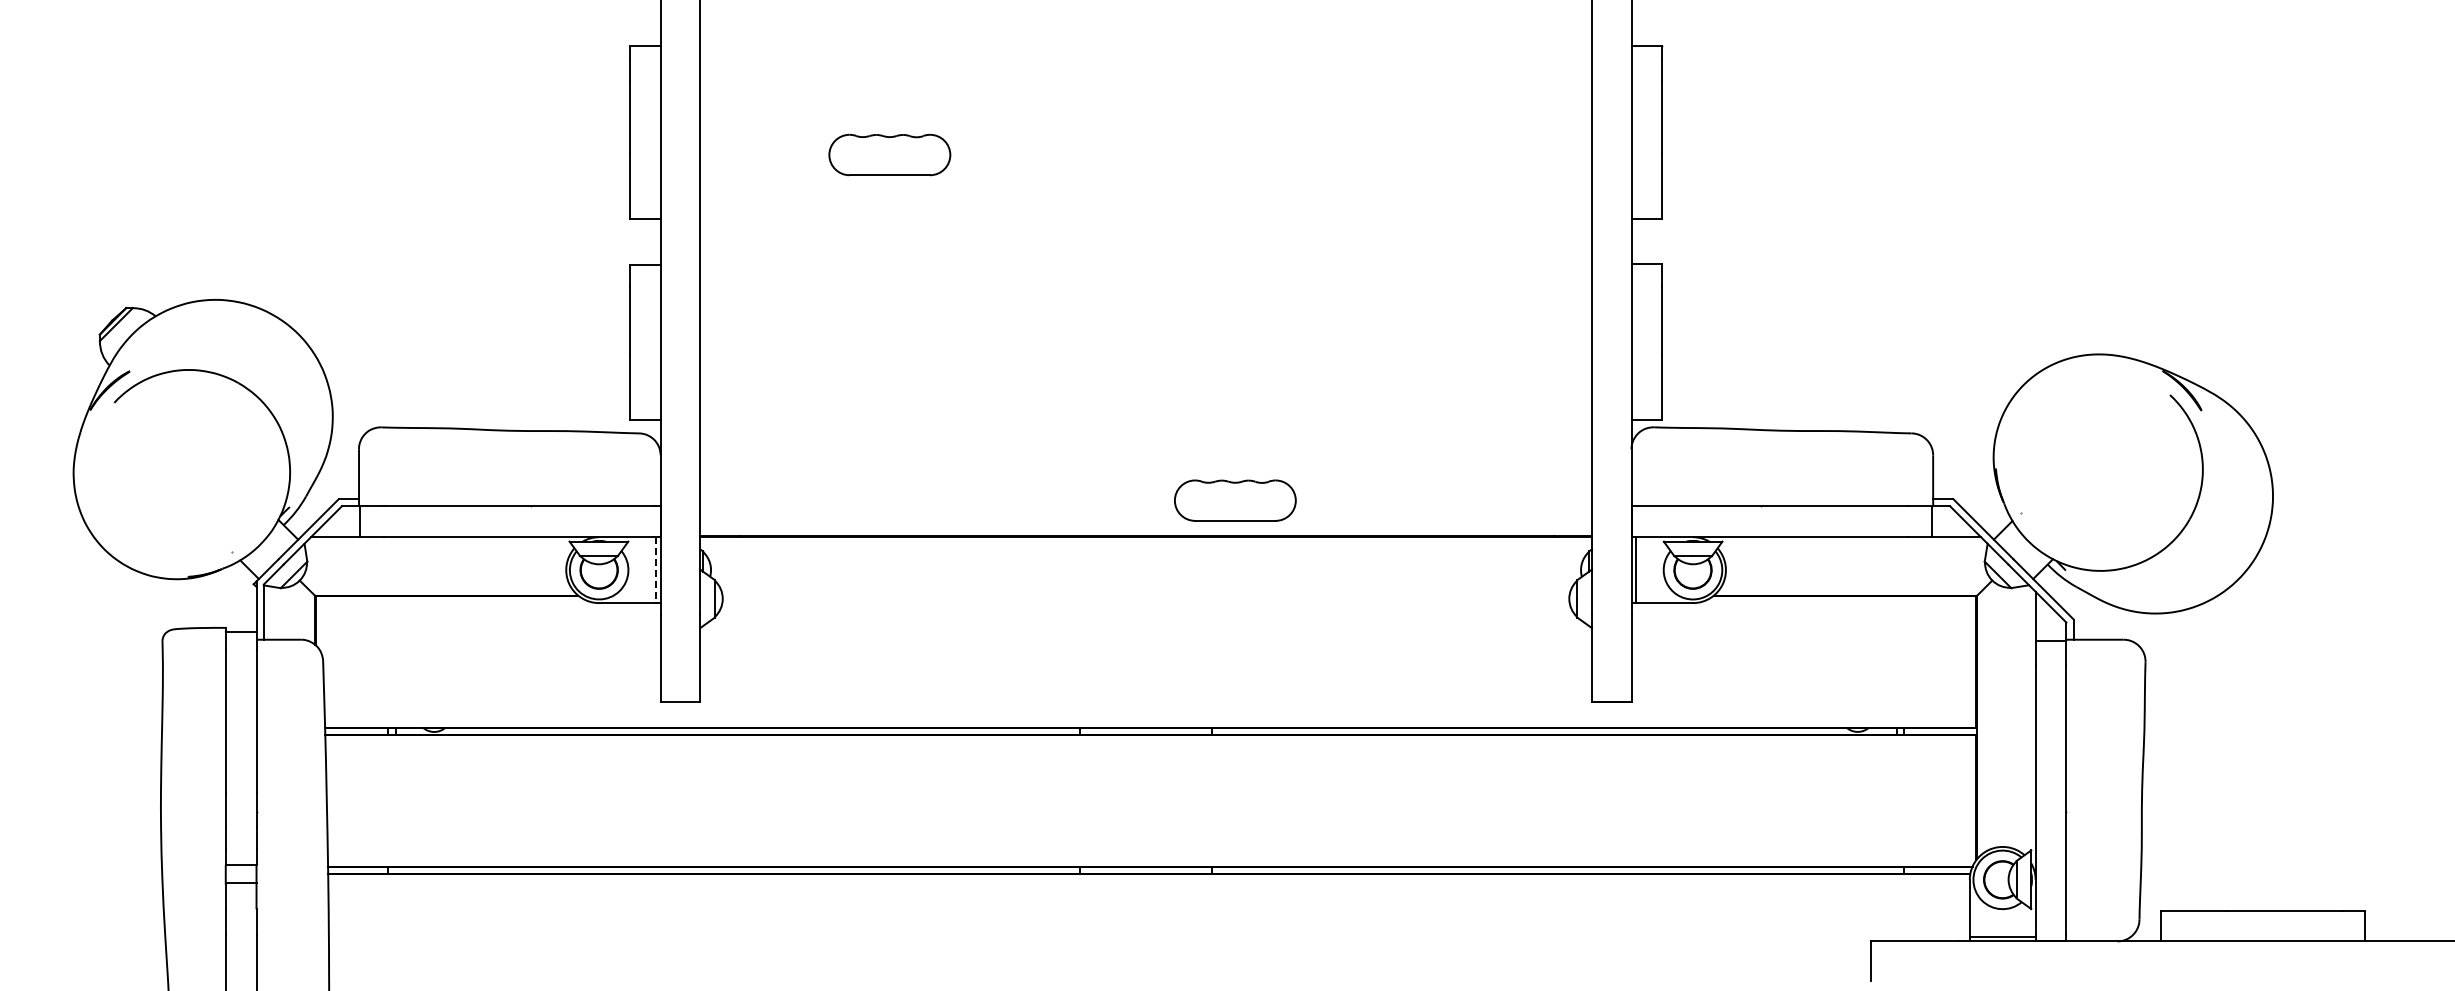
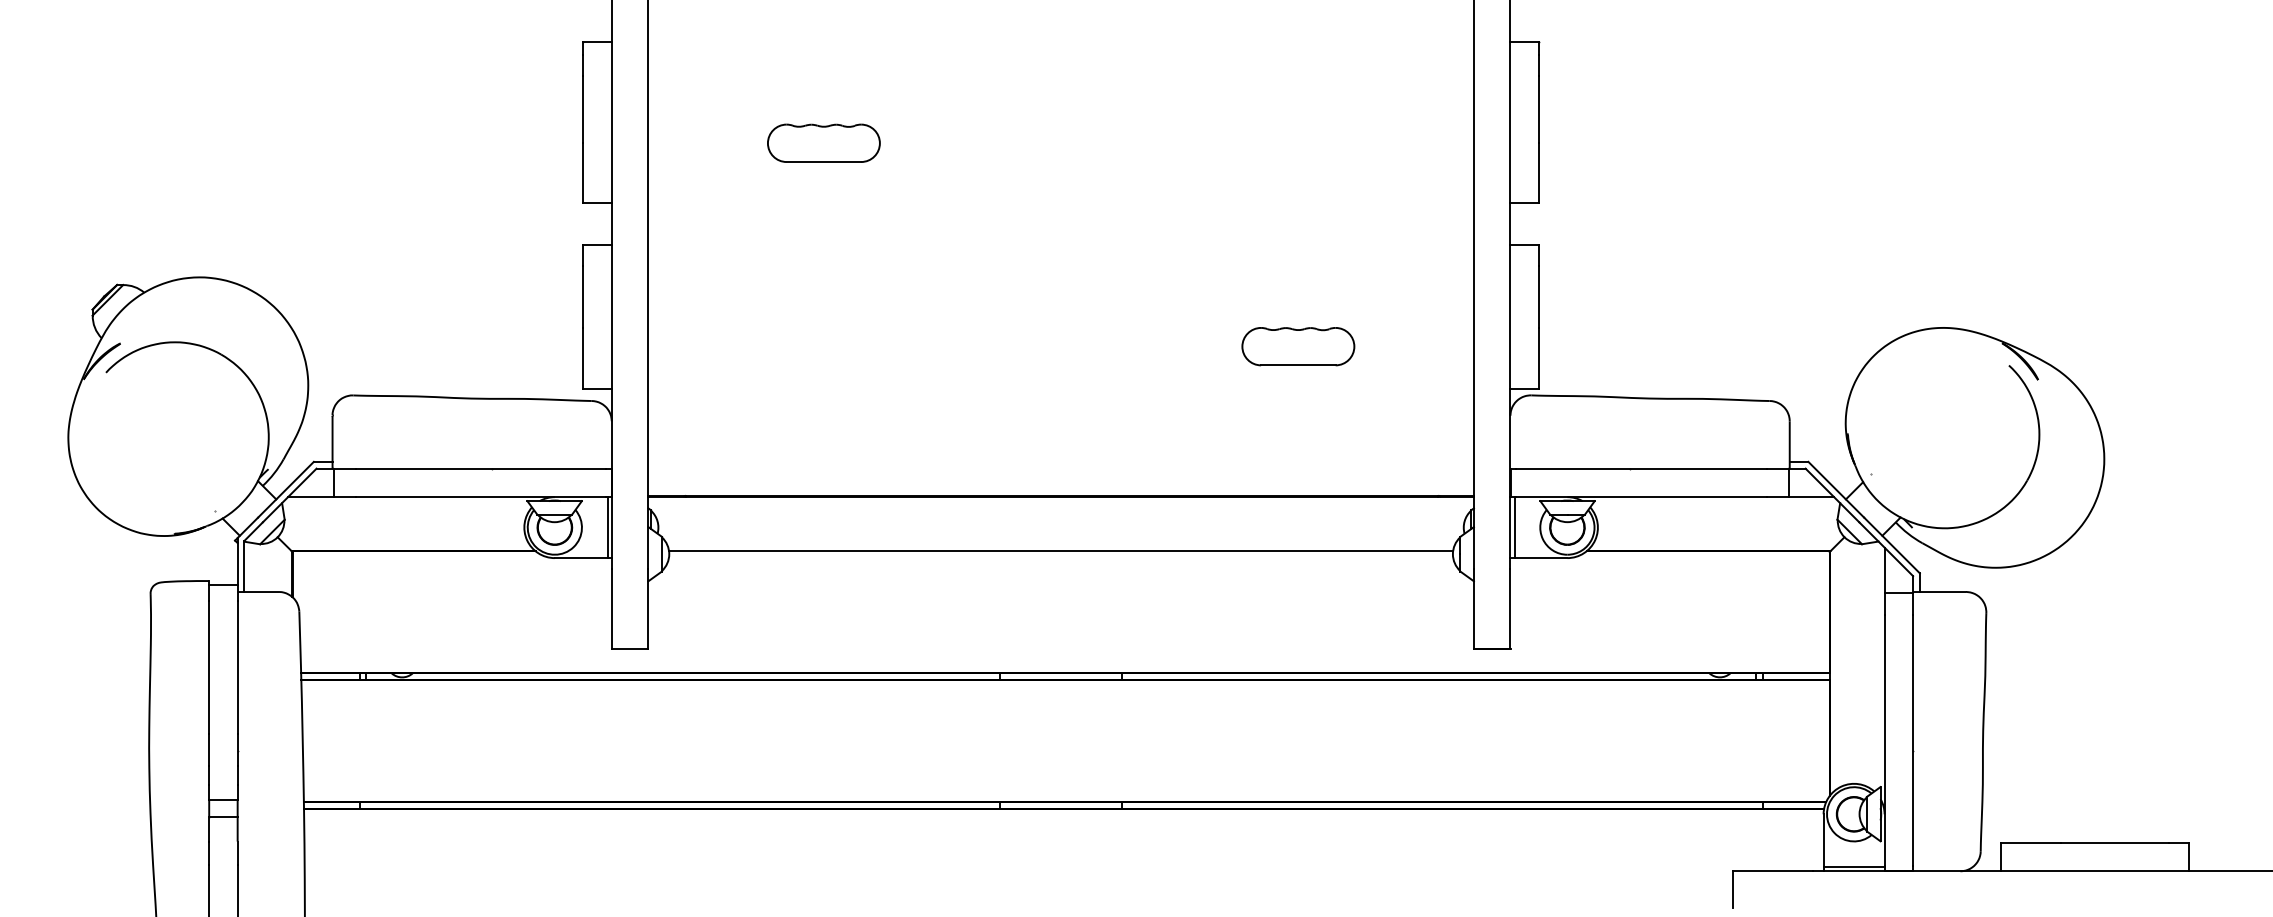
part: (1235, 500) -> (1298, 346), moved
line: (656, 570) -> (607, 527), dashed -> solid
line: (1145, 595) -> (1060, 551), added

